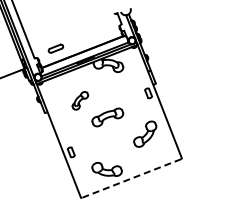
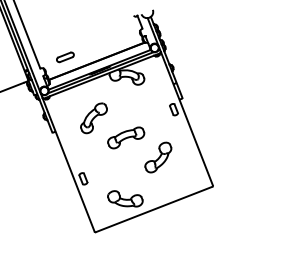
part: (80, 100) -> (94, 118), size x1.43
part: (145, 133) -> (158, 156), moved
line: (131, 178) -> (153, 209), dashed -> solid

